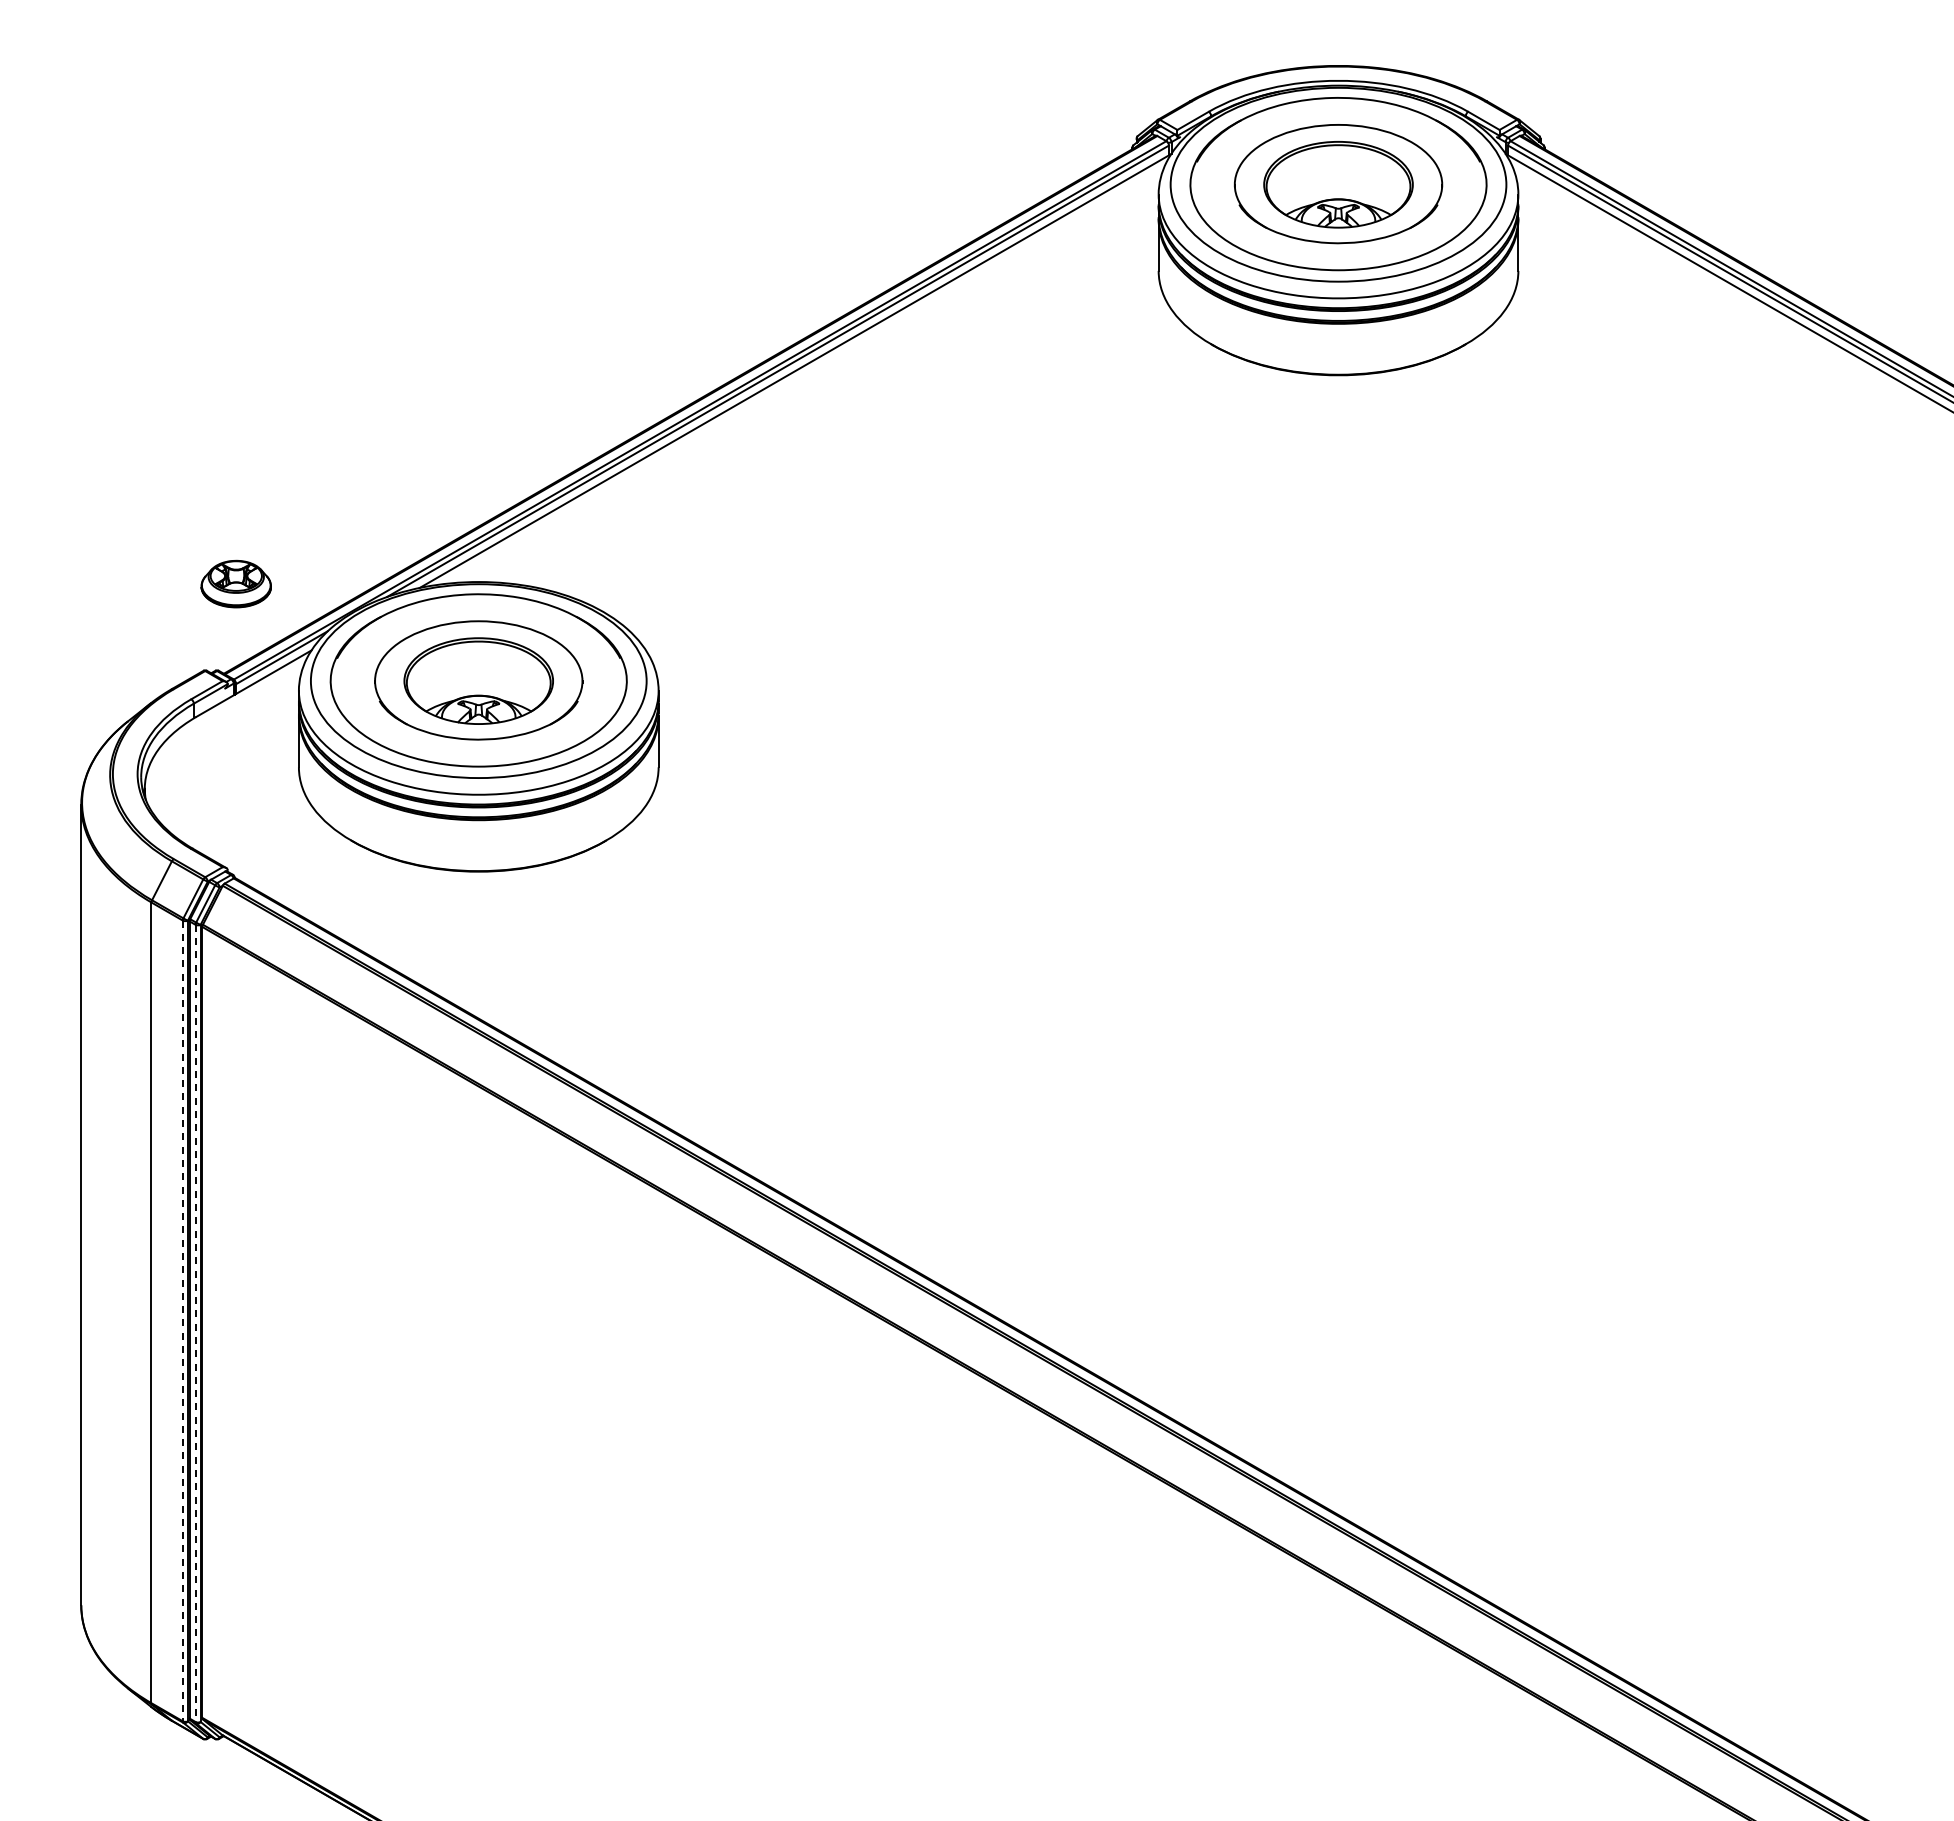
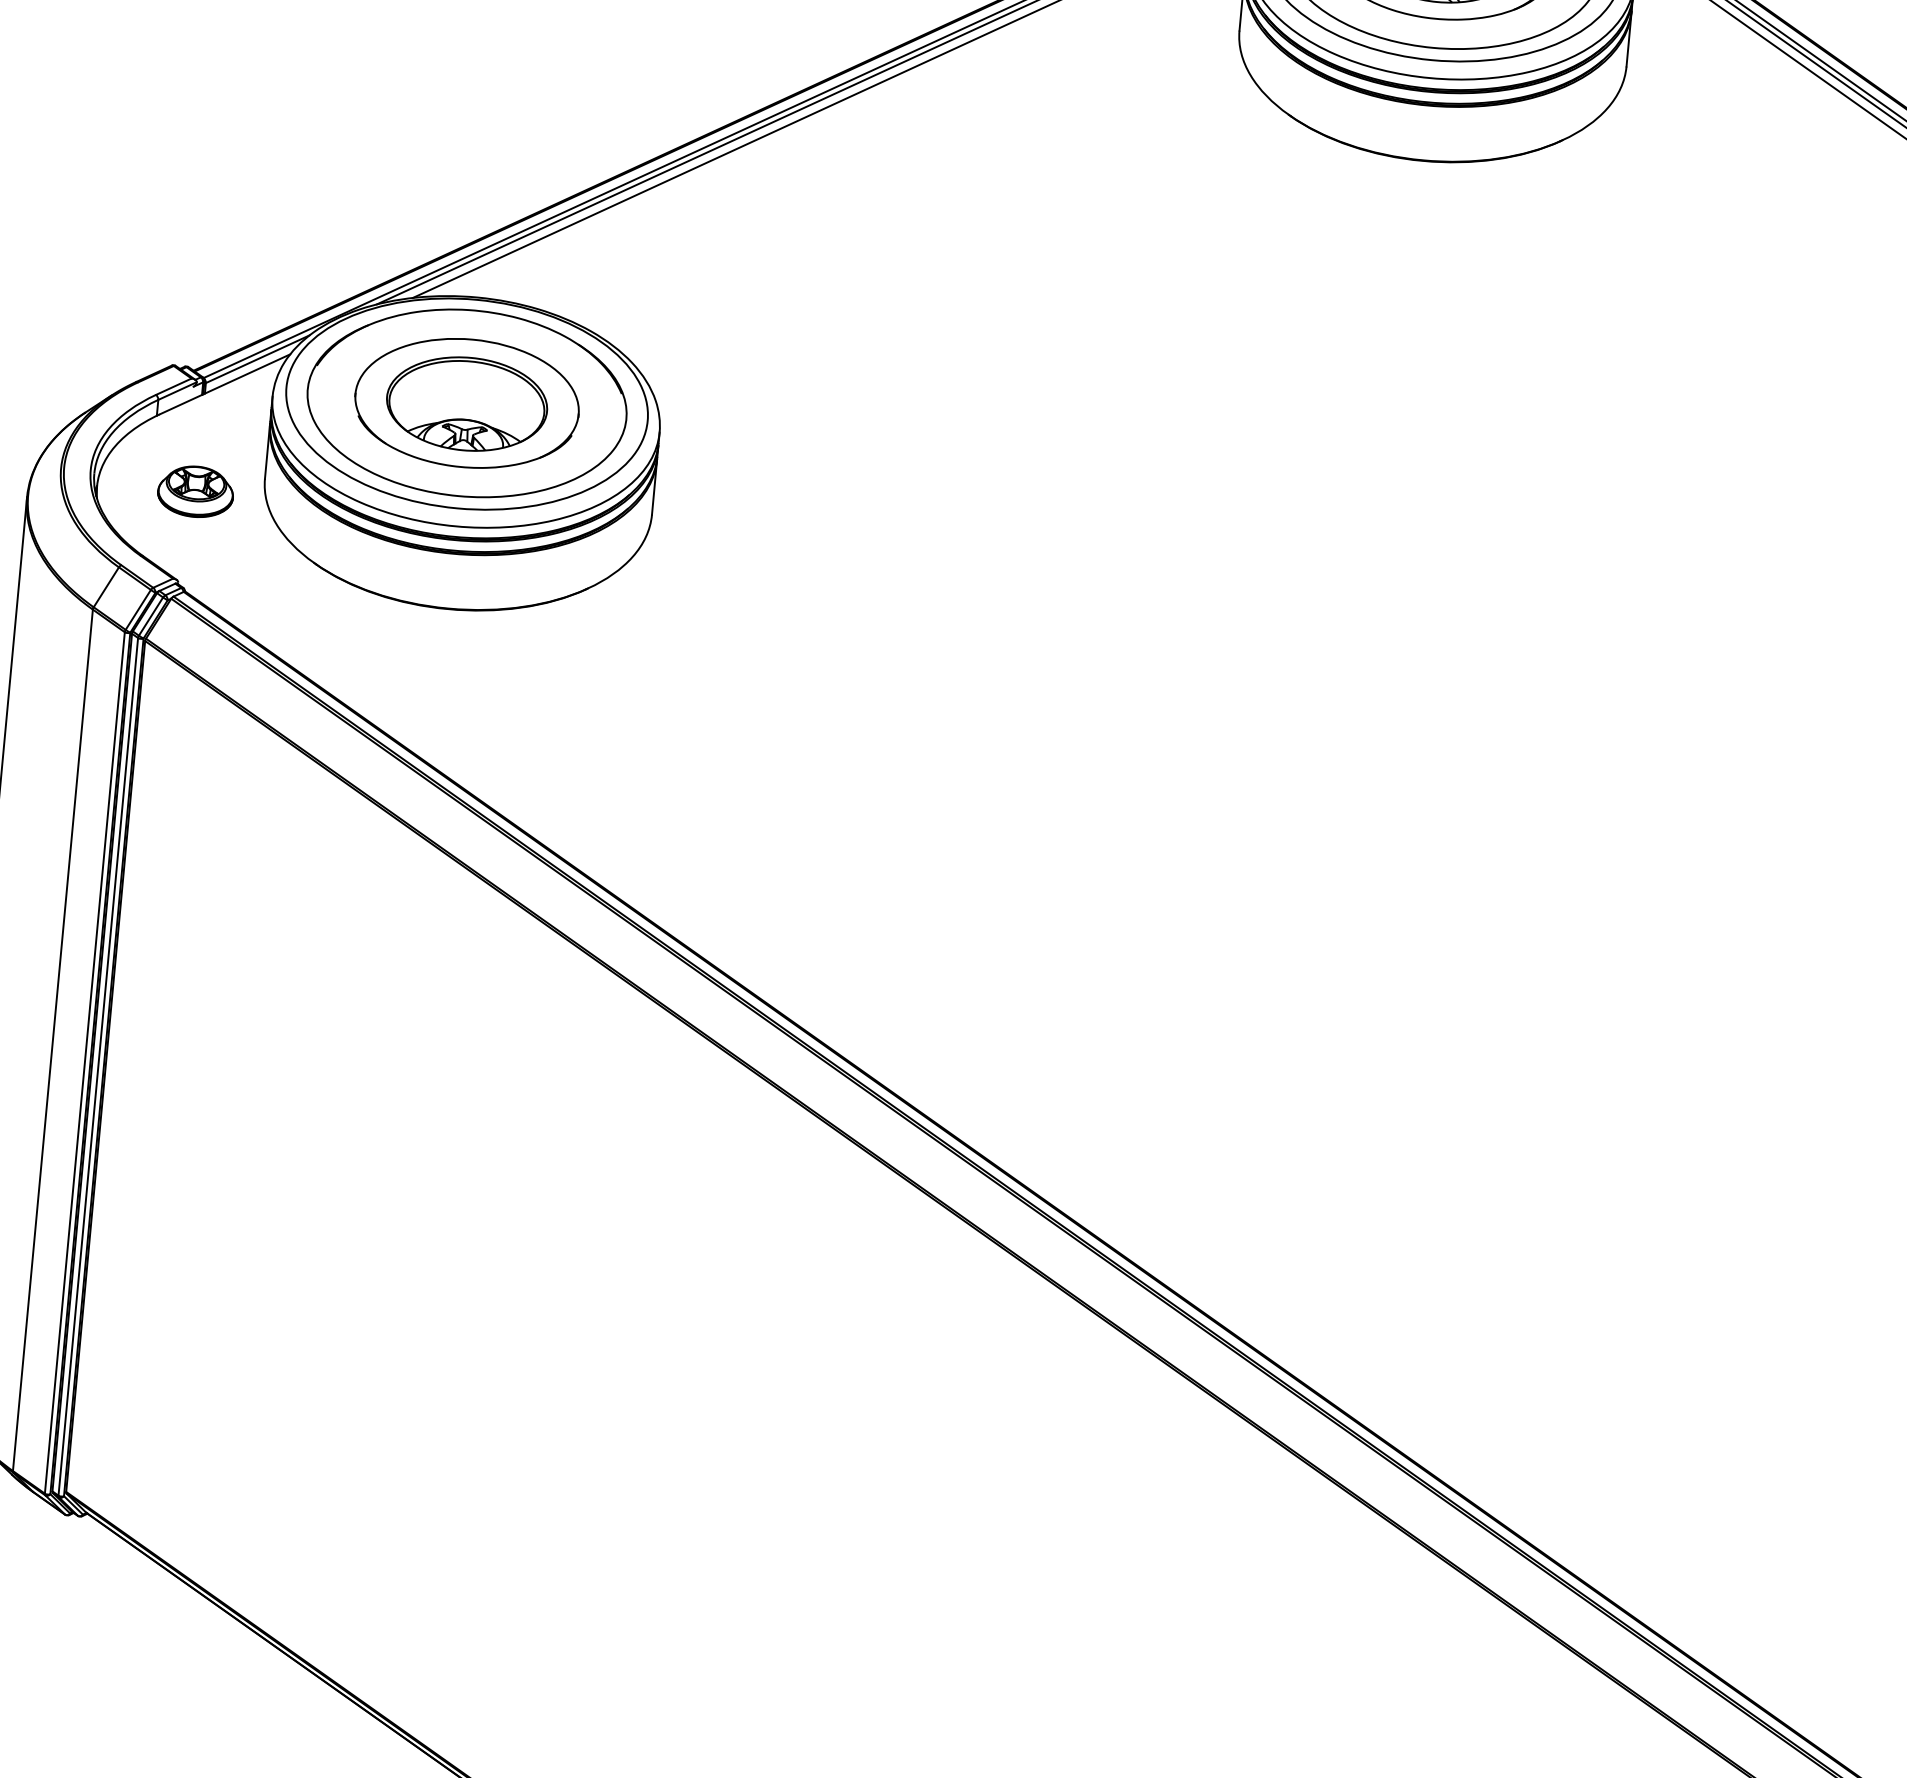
part: (235, 583) -> (195, 491), moved
line: (182, 1321) -> (84, 1063), dashed -> solid
line: (195, 1323) -> (98, 1066), dashed -> solid

